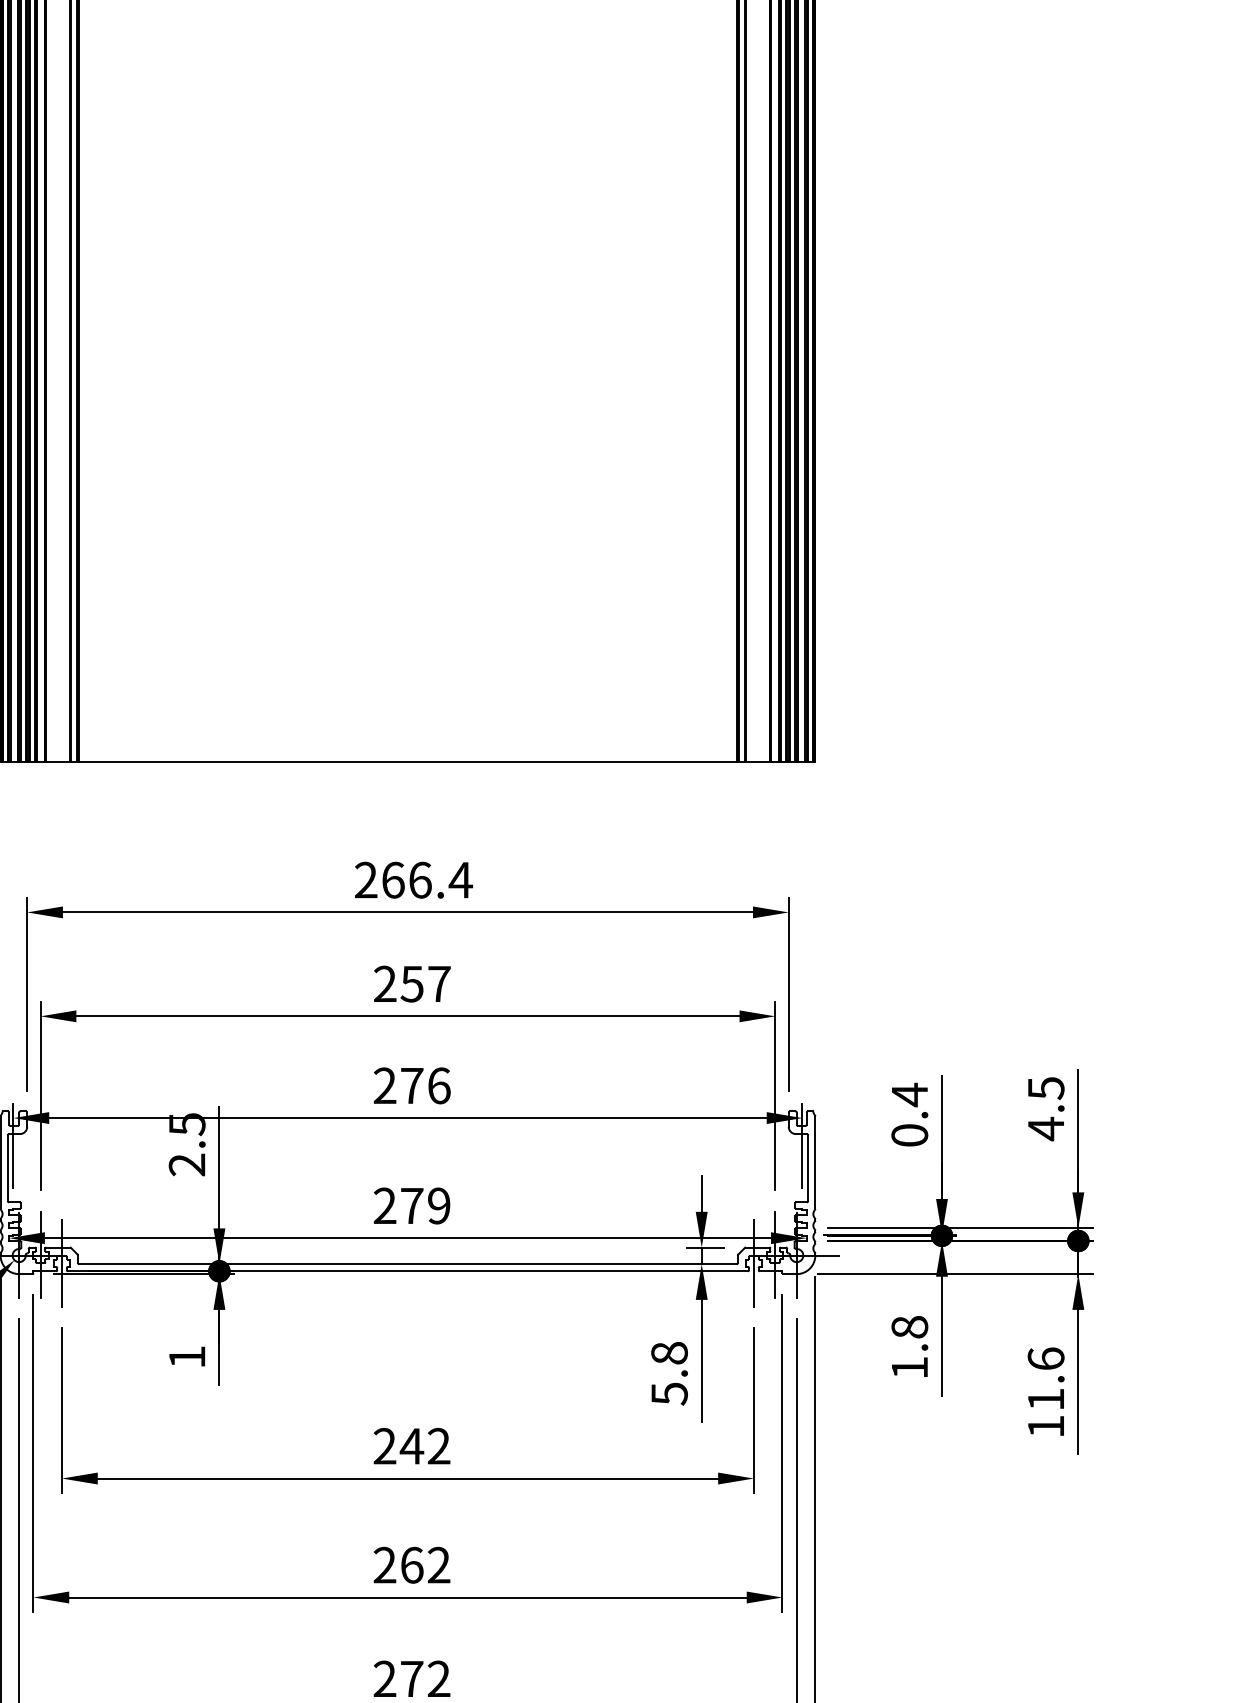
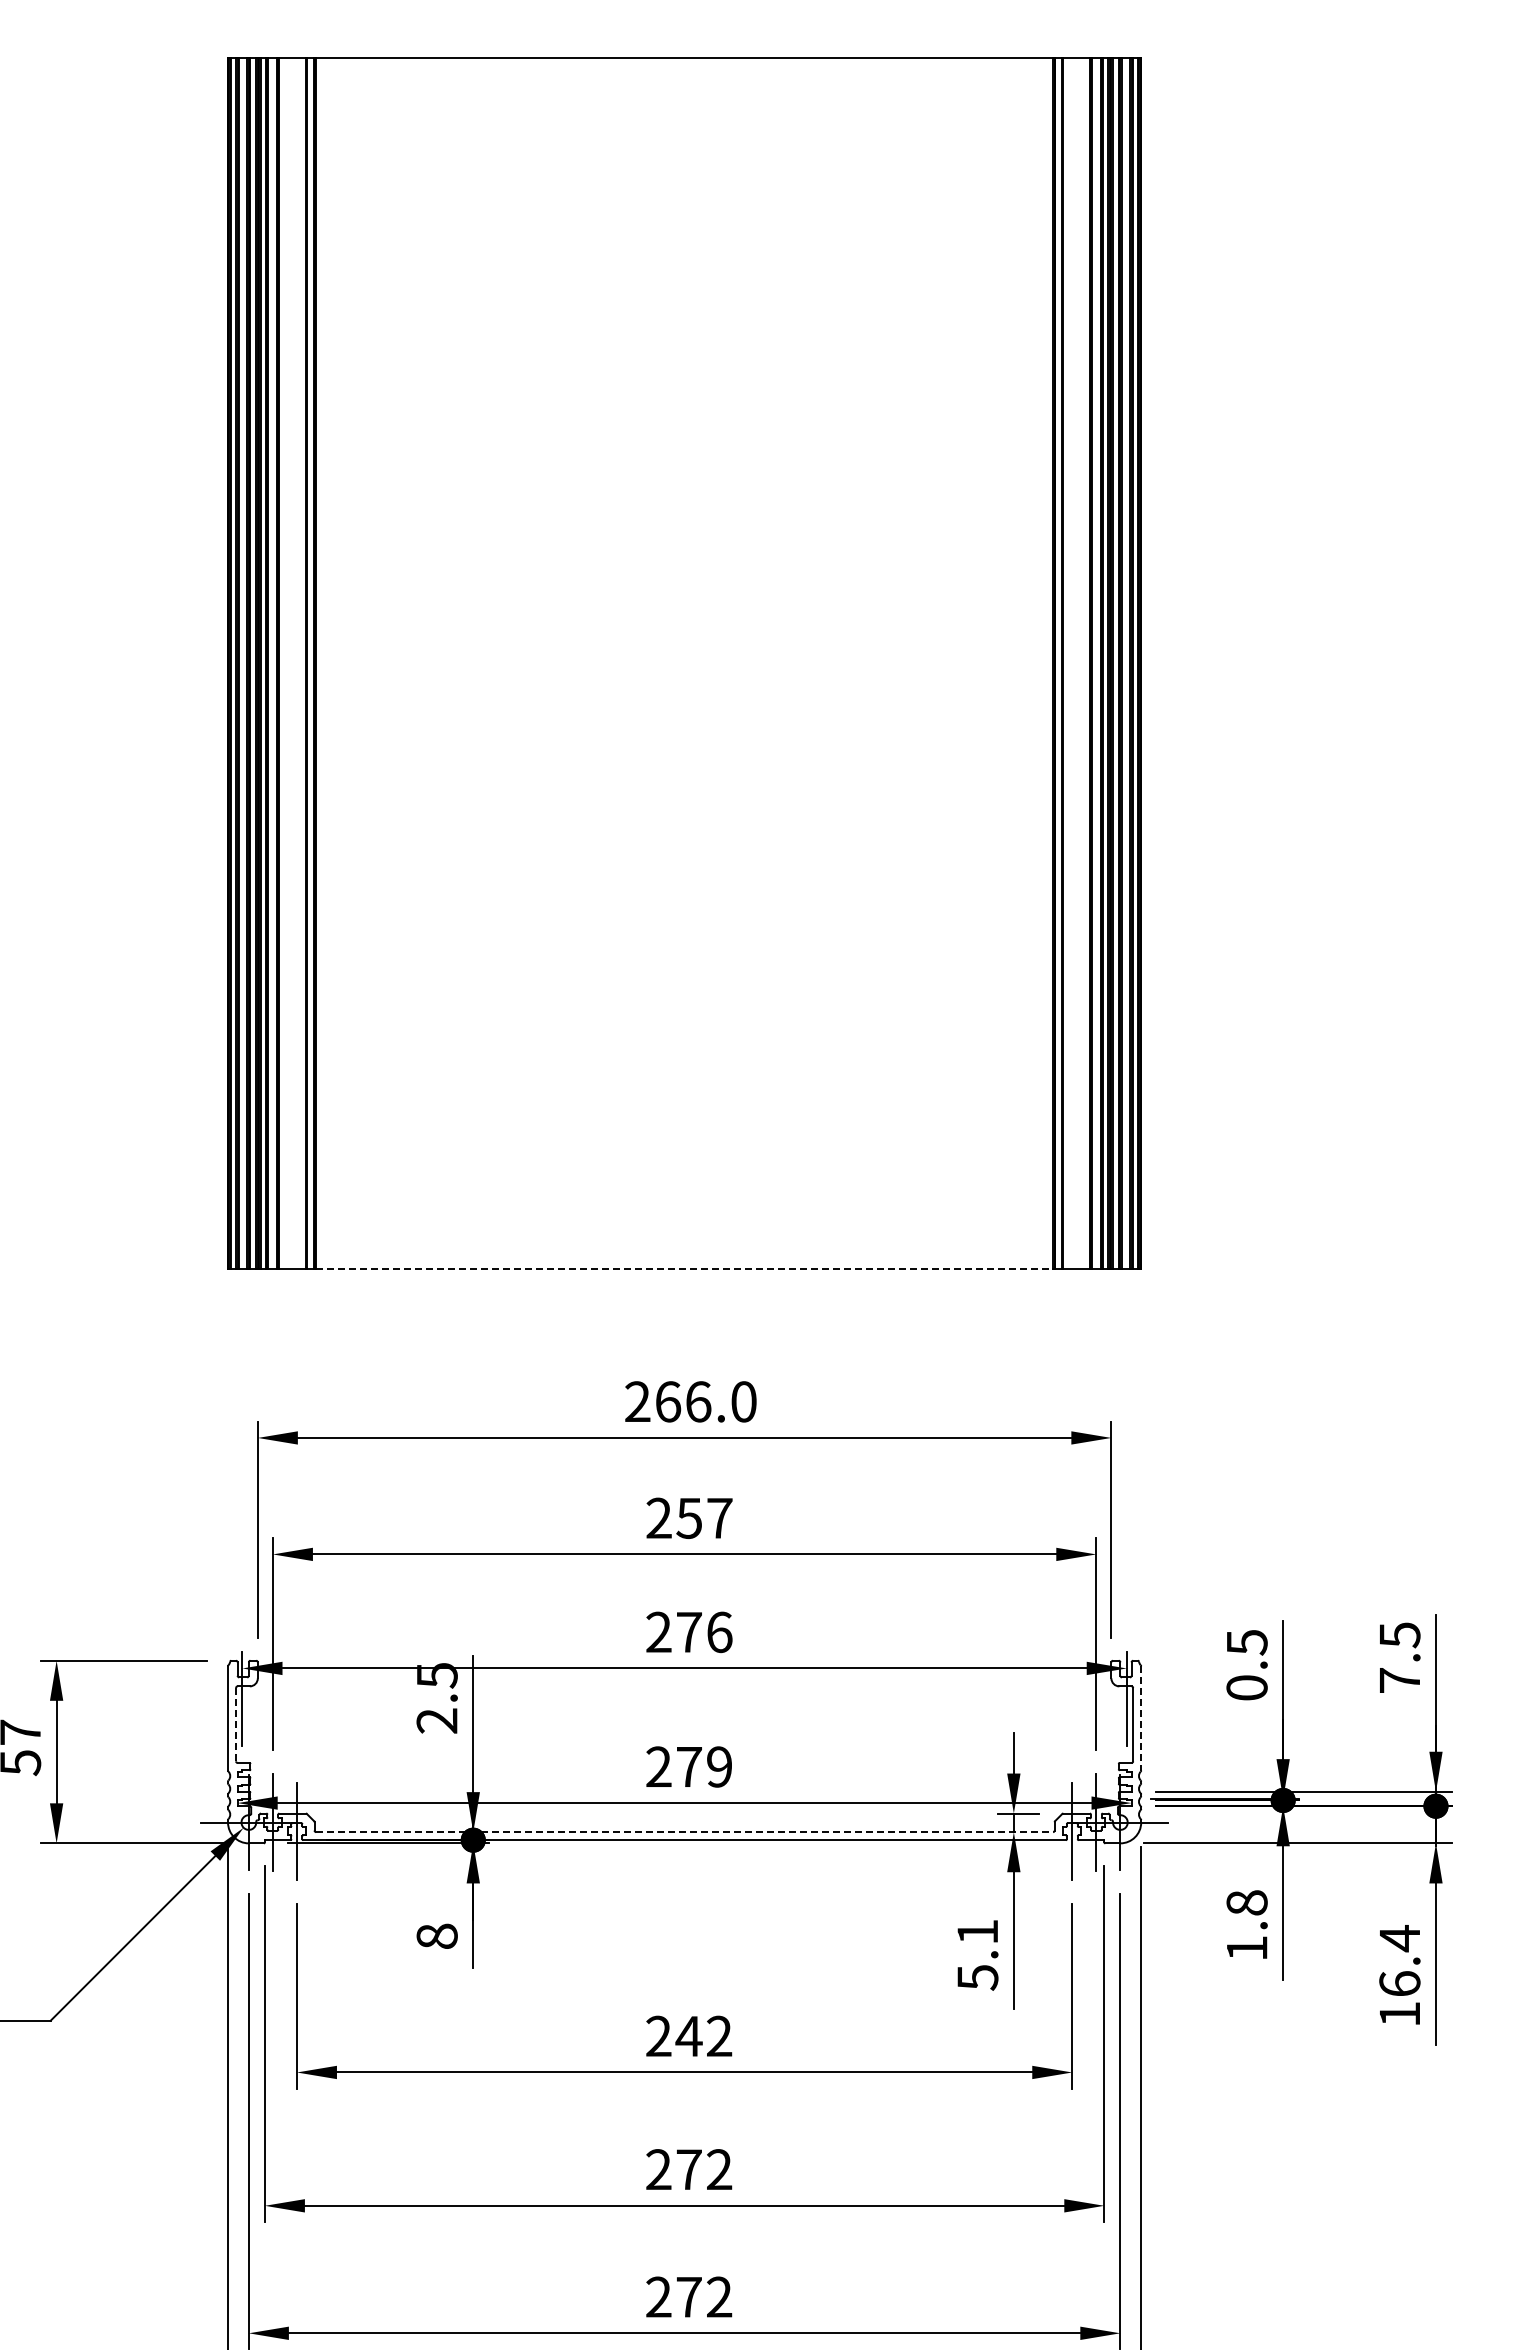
line: (408, 762) -> (685, 1269), solid -> dashed
text: (460, 879) -> (743, 1401), 266.4 -> 266.0
text: (910, 1094) -> (1247, 1642), 0.4 -> 0.5
text: (1045, 1128) -> (1399, 1680), 4.5 -> 7.5
line: (815, 1162) -> (1141, 1718), solid -> dashed
line: (8, 1168) -> (236, 1724), solid -> dashed
line: (408, 1264) -> (685, 1832), solid -> dashed
text: (669, 1352) -> (977, 1931), 5.8 -> 5.1
text: (186, 1356) -> (436, 1935), 1 -> 8
text: (1045, 1378) -> (1399, 1960), 11.6 -> 16.4
text: (412, 1565) -> (689, 2169), 262 -> 272

